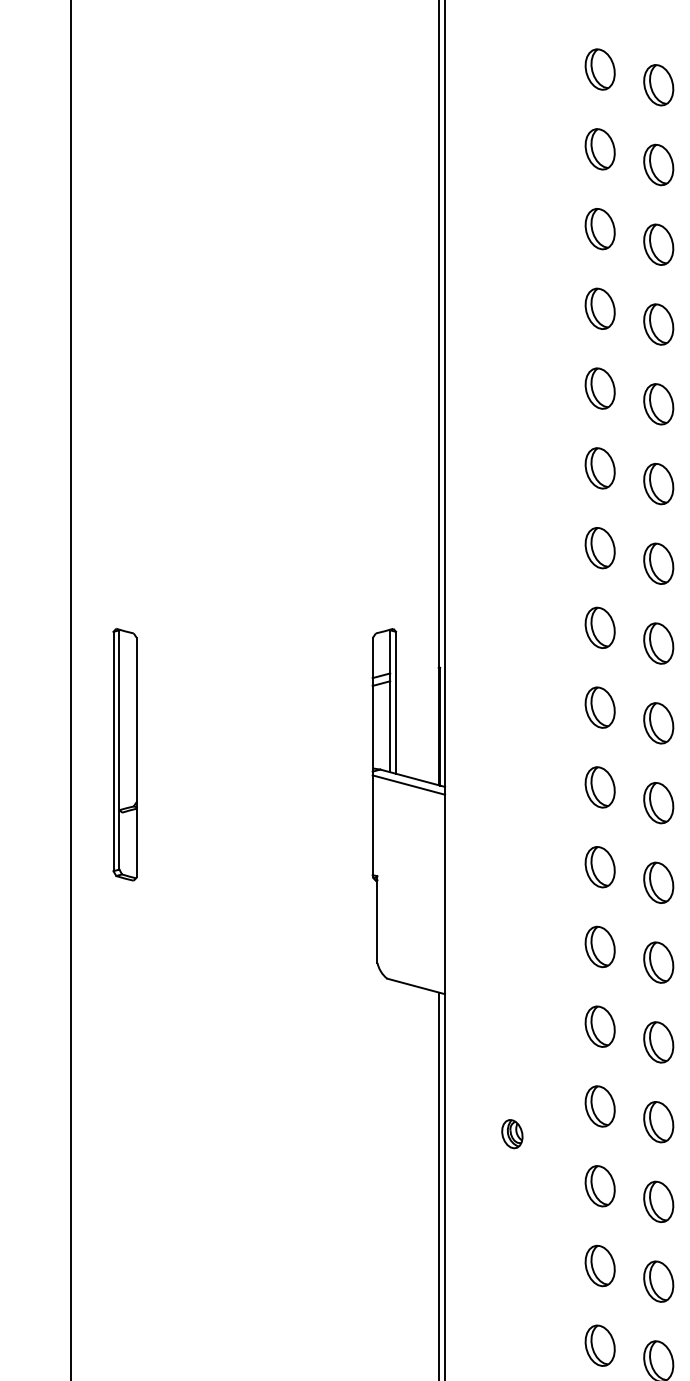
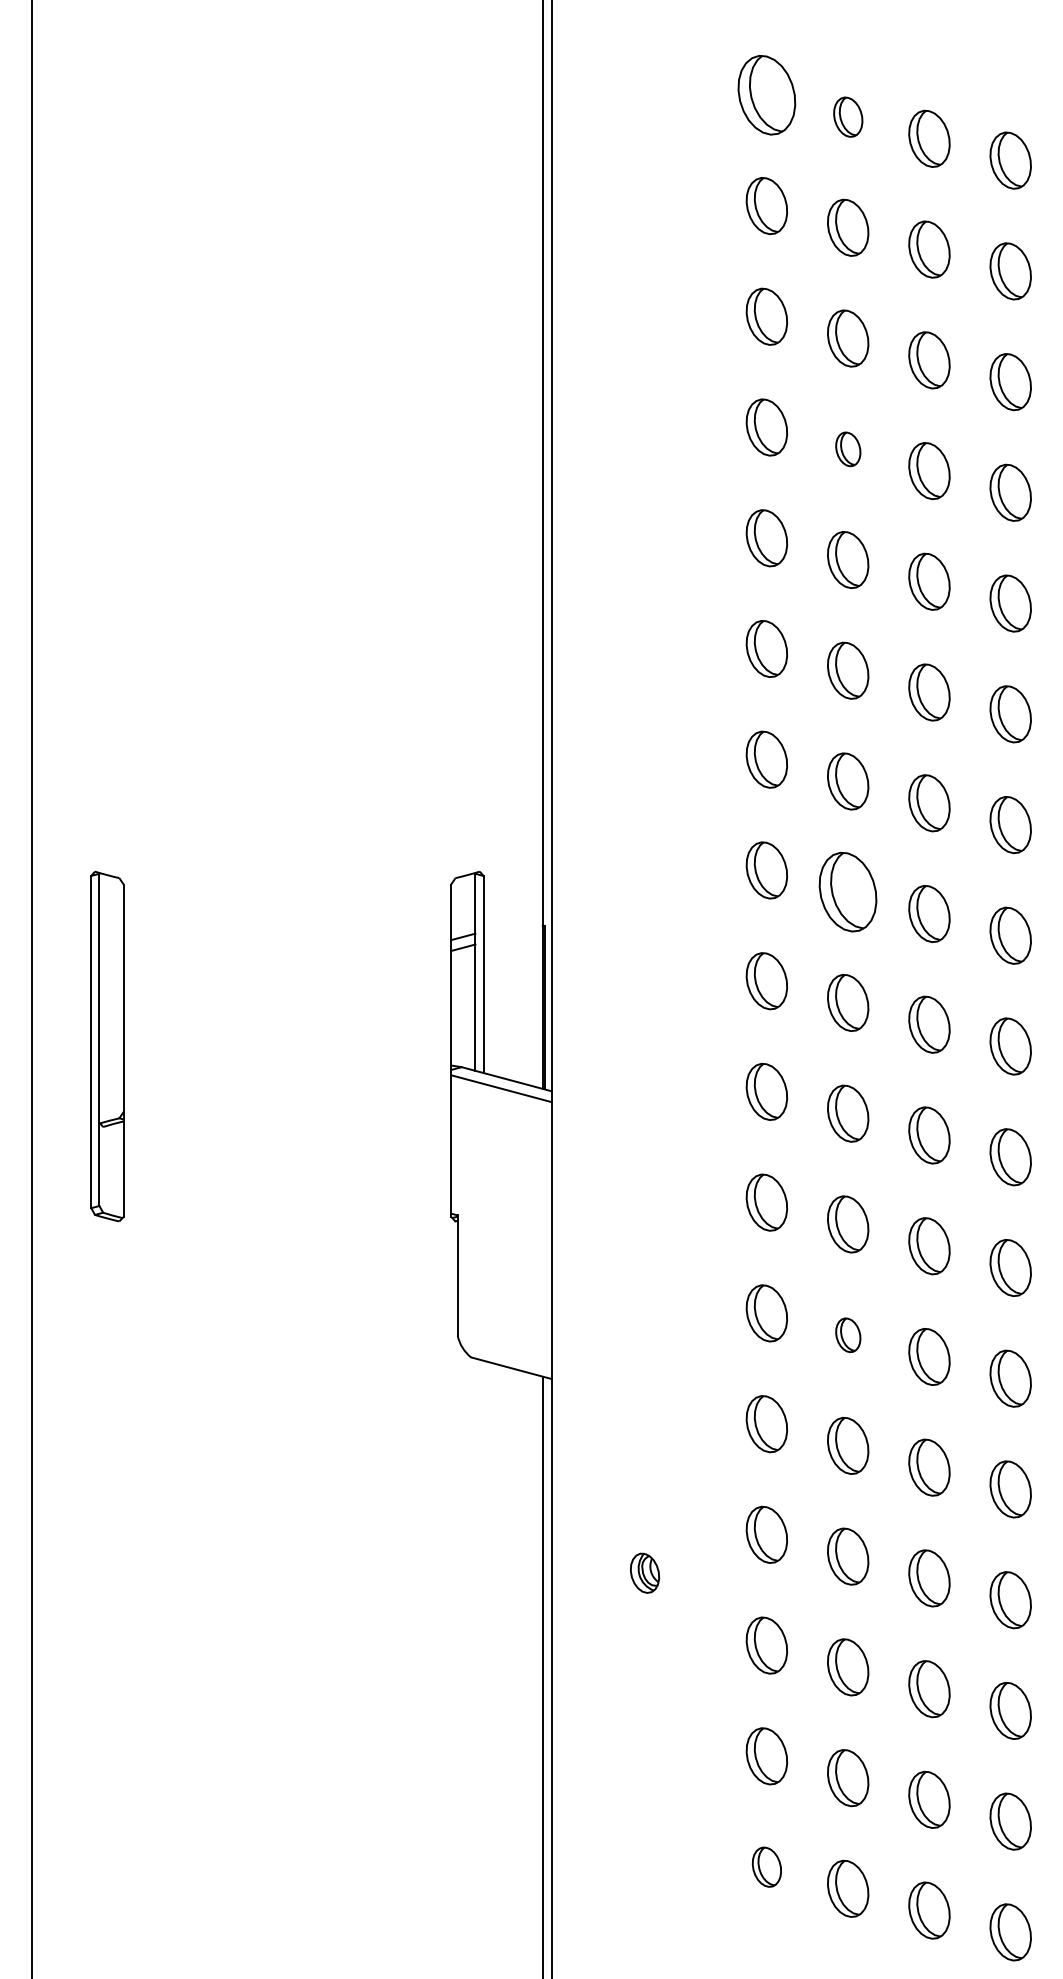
part: (599, 69) -> (766, 95), size x1.4
part: (658, 85) -> (848, 117), size x0.7
part: (658, 324) -> (848, 449), size x0.6
part: (658, 643) -> (848, 892), size x1.4
part: (658, 962) -> (848, 1335), size x0.6
part: (599, 1346) -> (766, 1867), size x0.7

